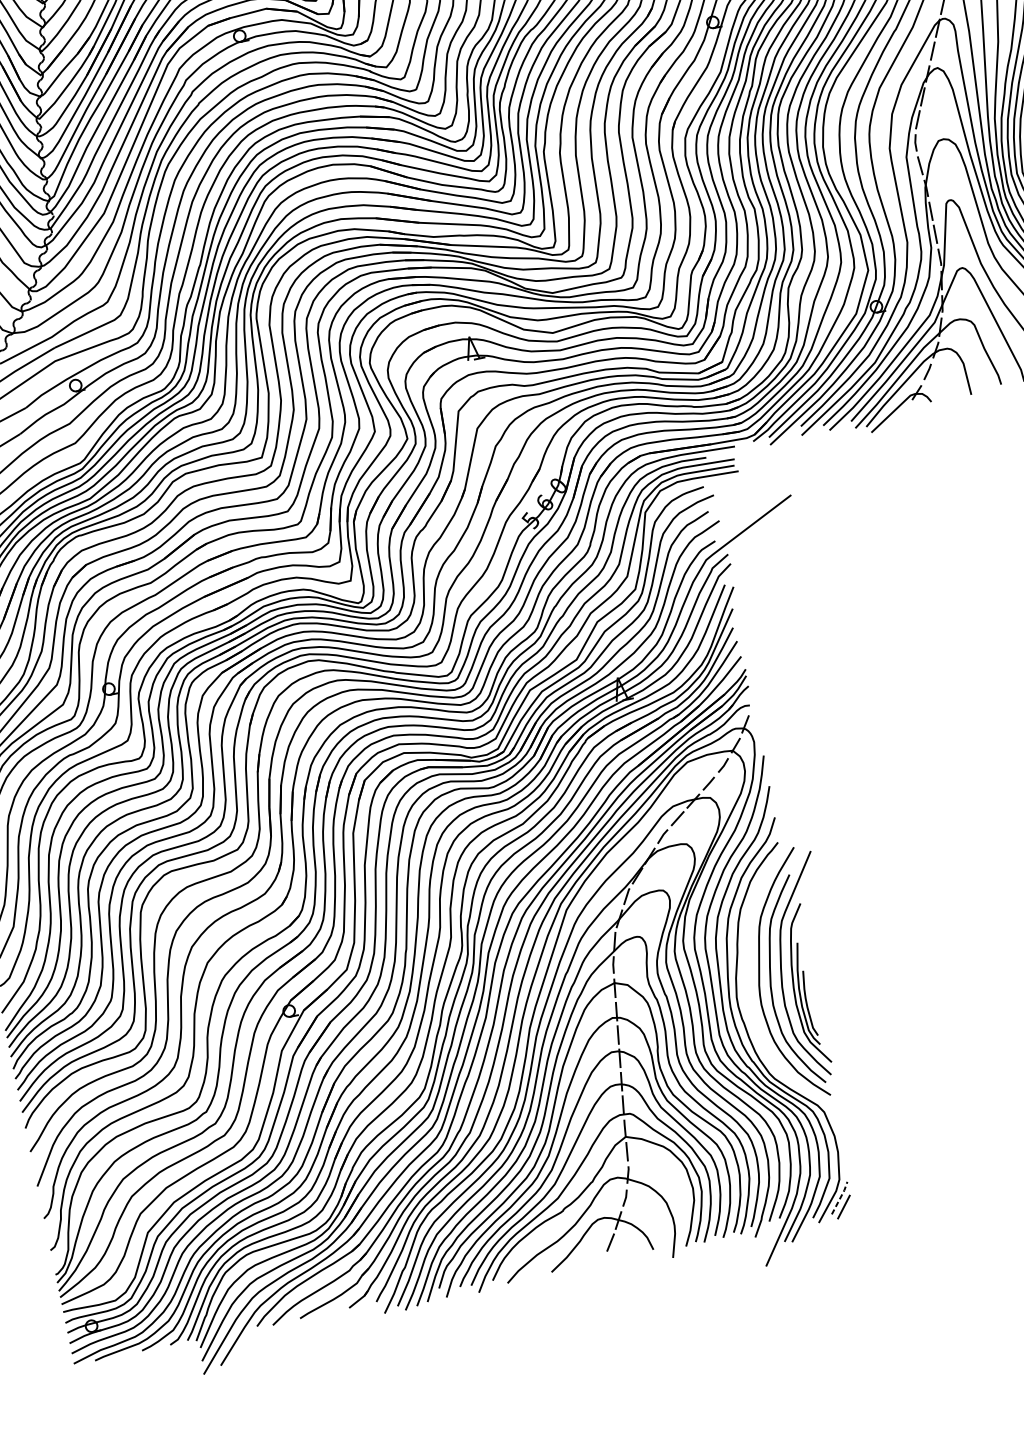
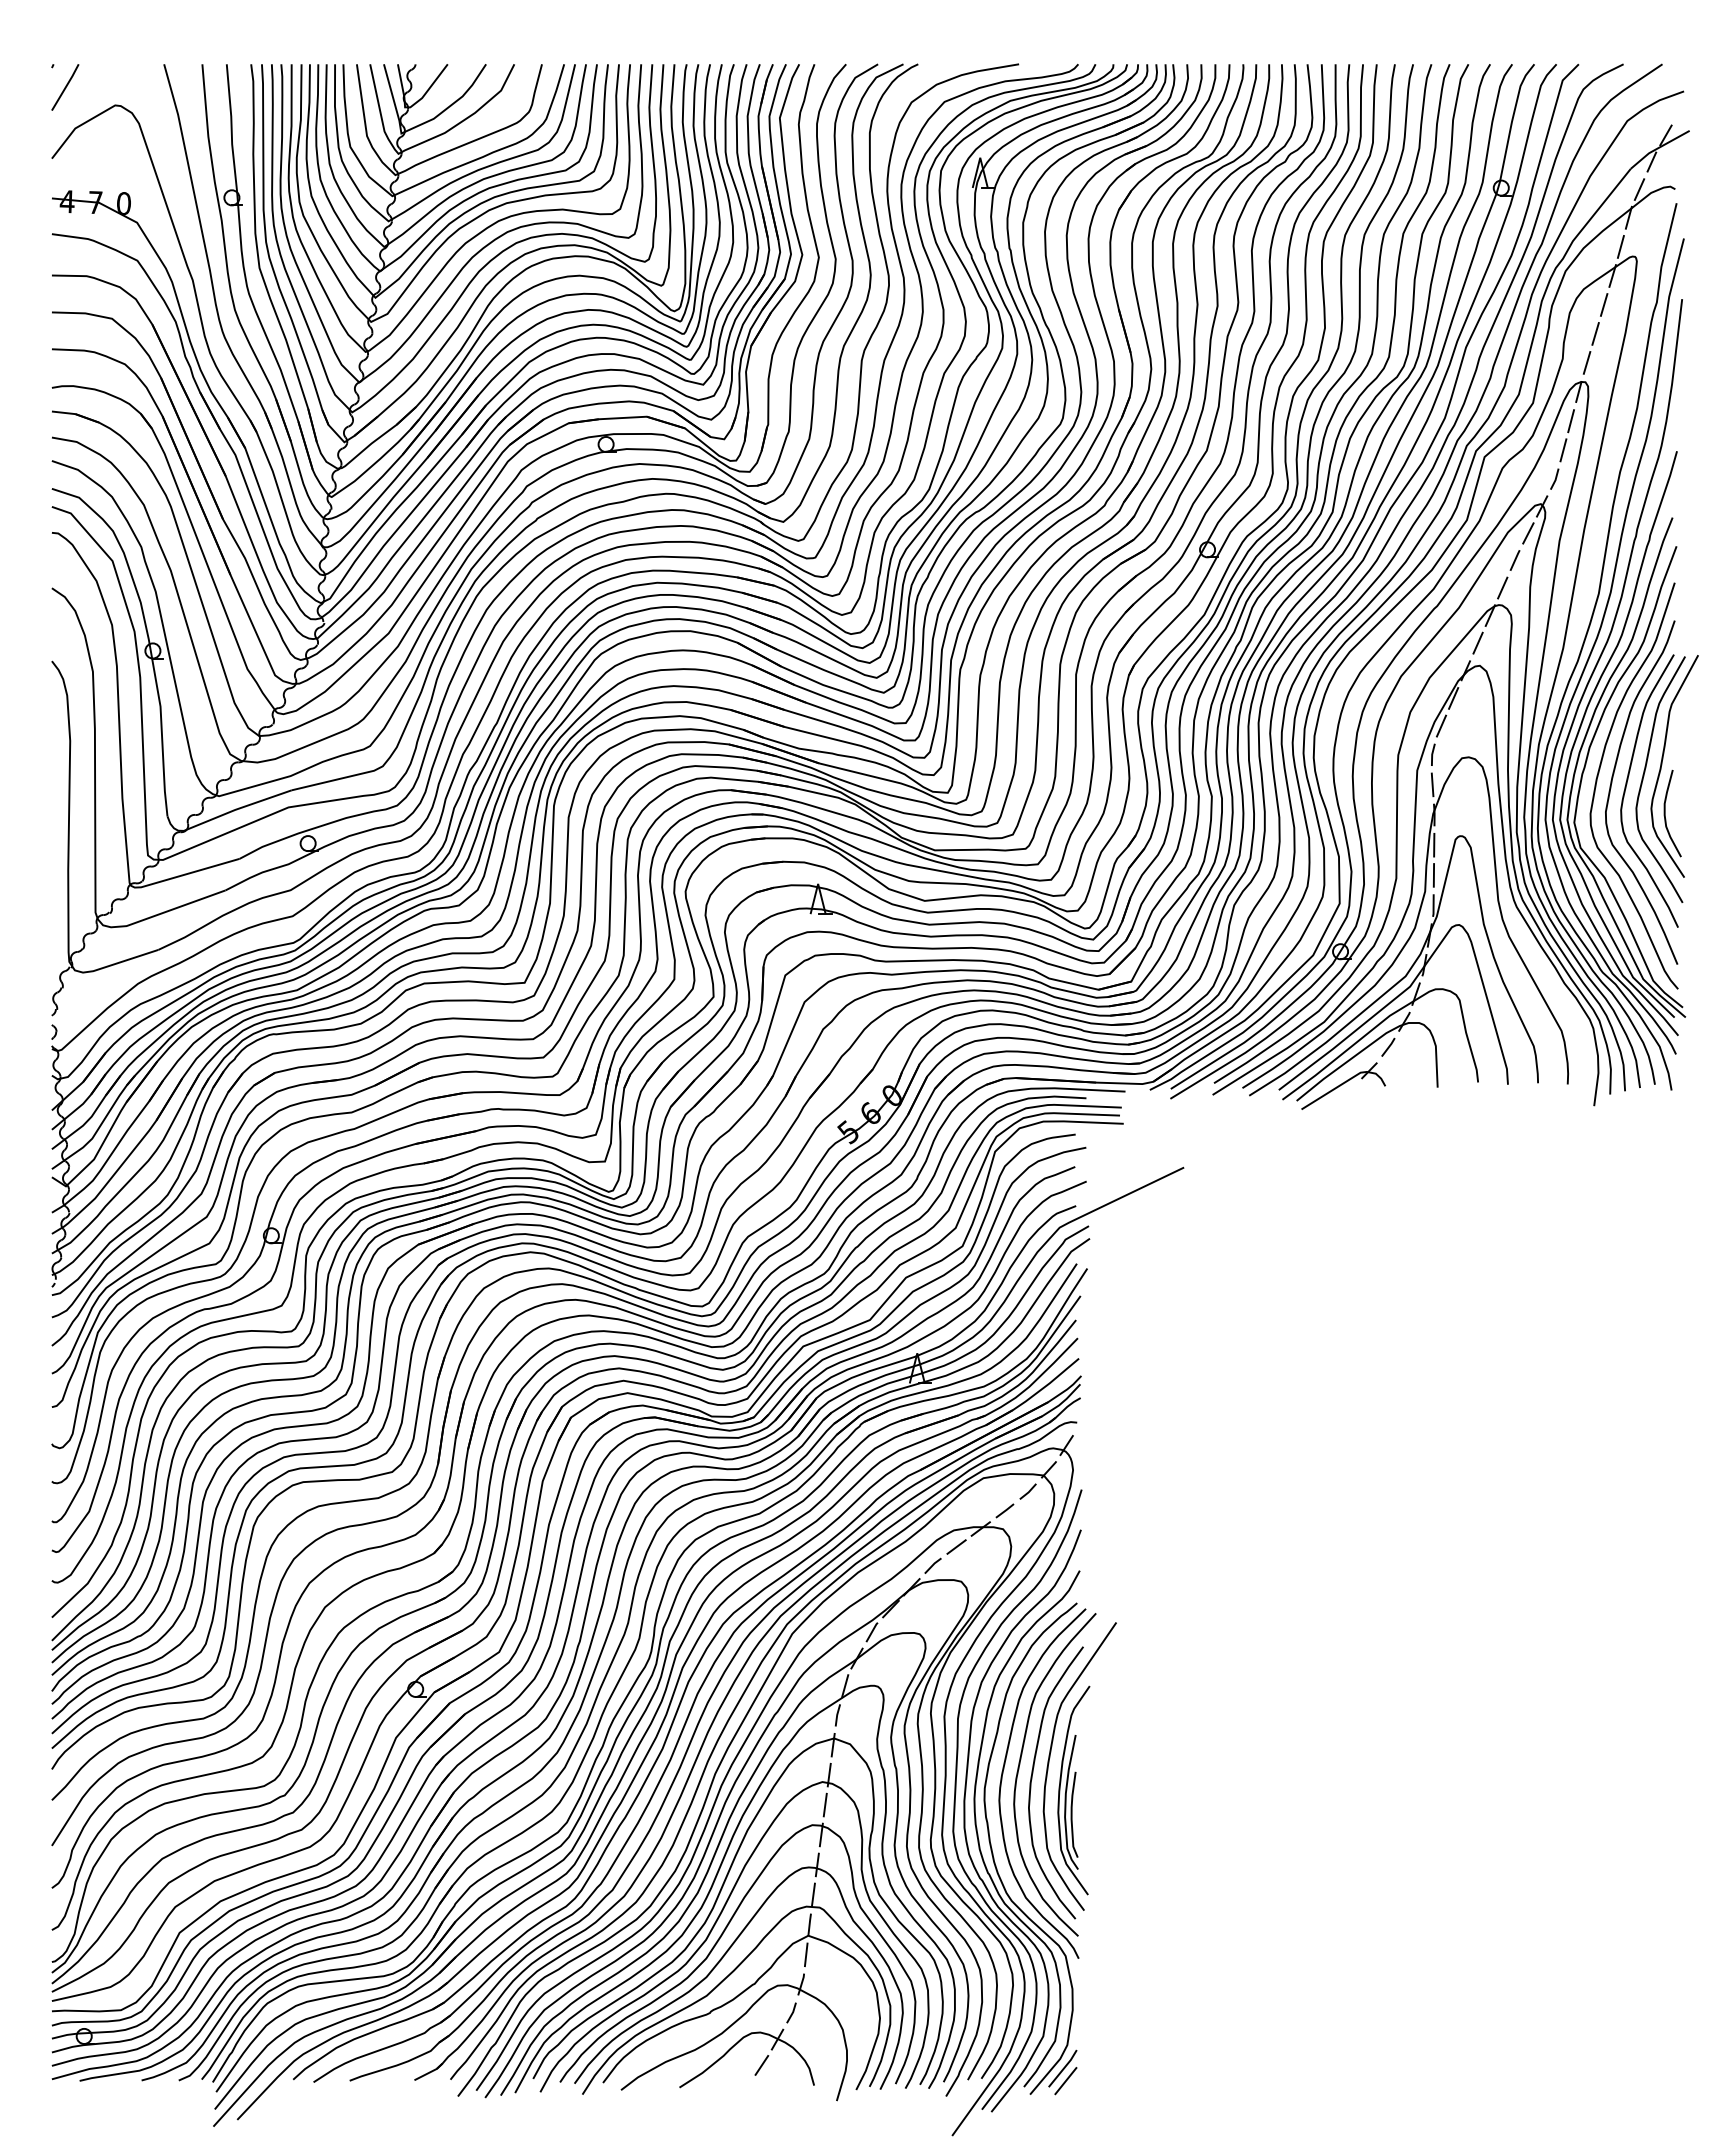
curve: (748, 984) -> (1003, 1774), added
line: (840, 1197) -> (1064, 2068), dashed -> solid

